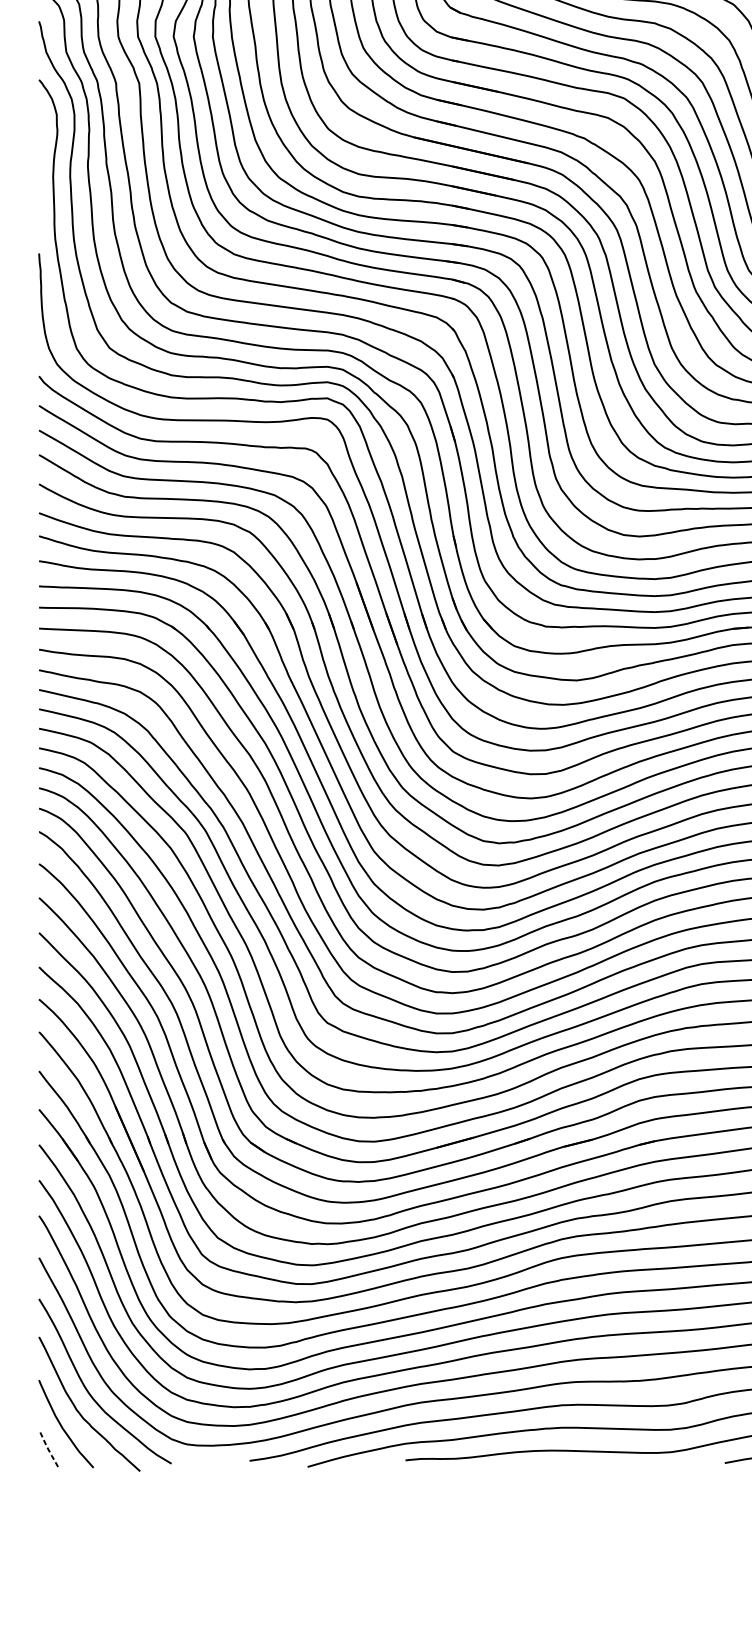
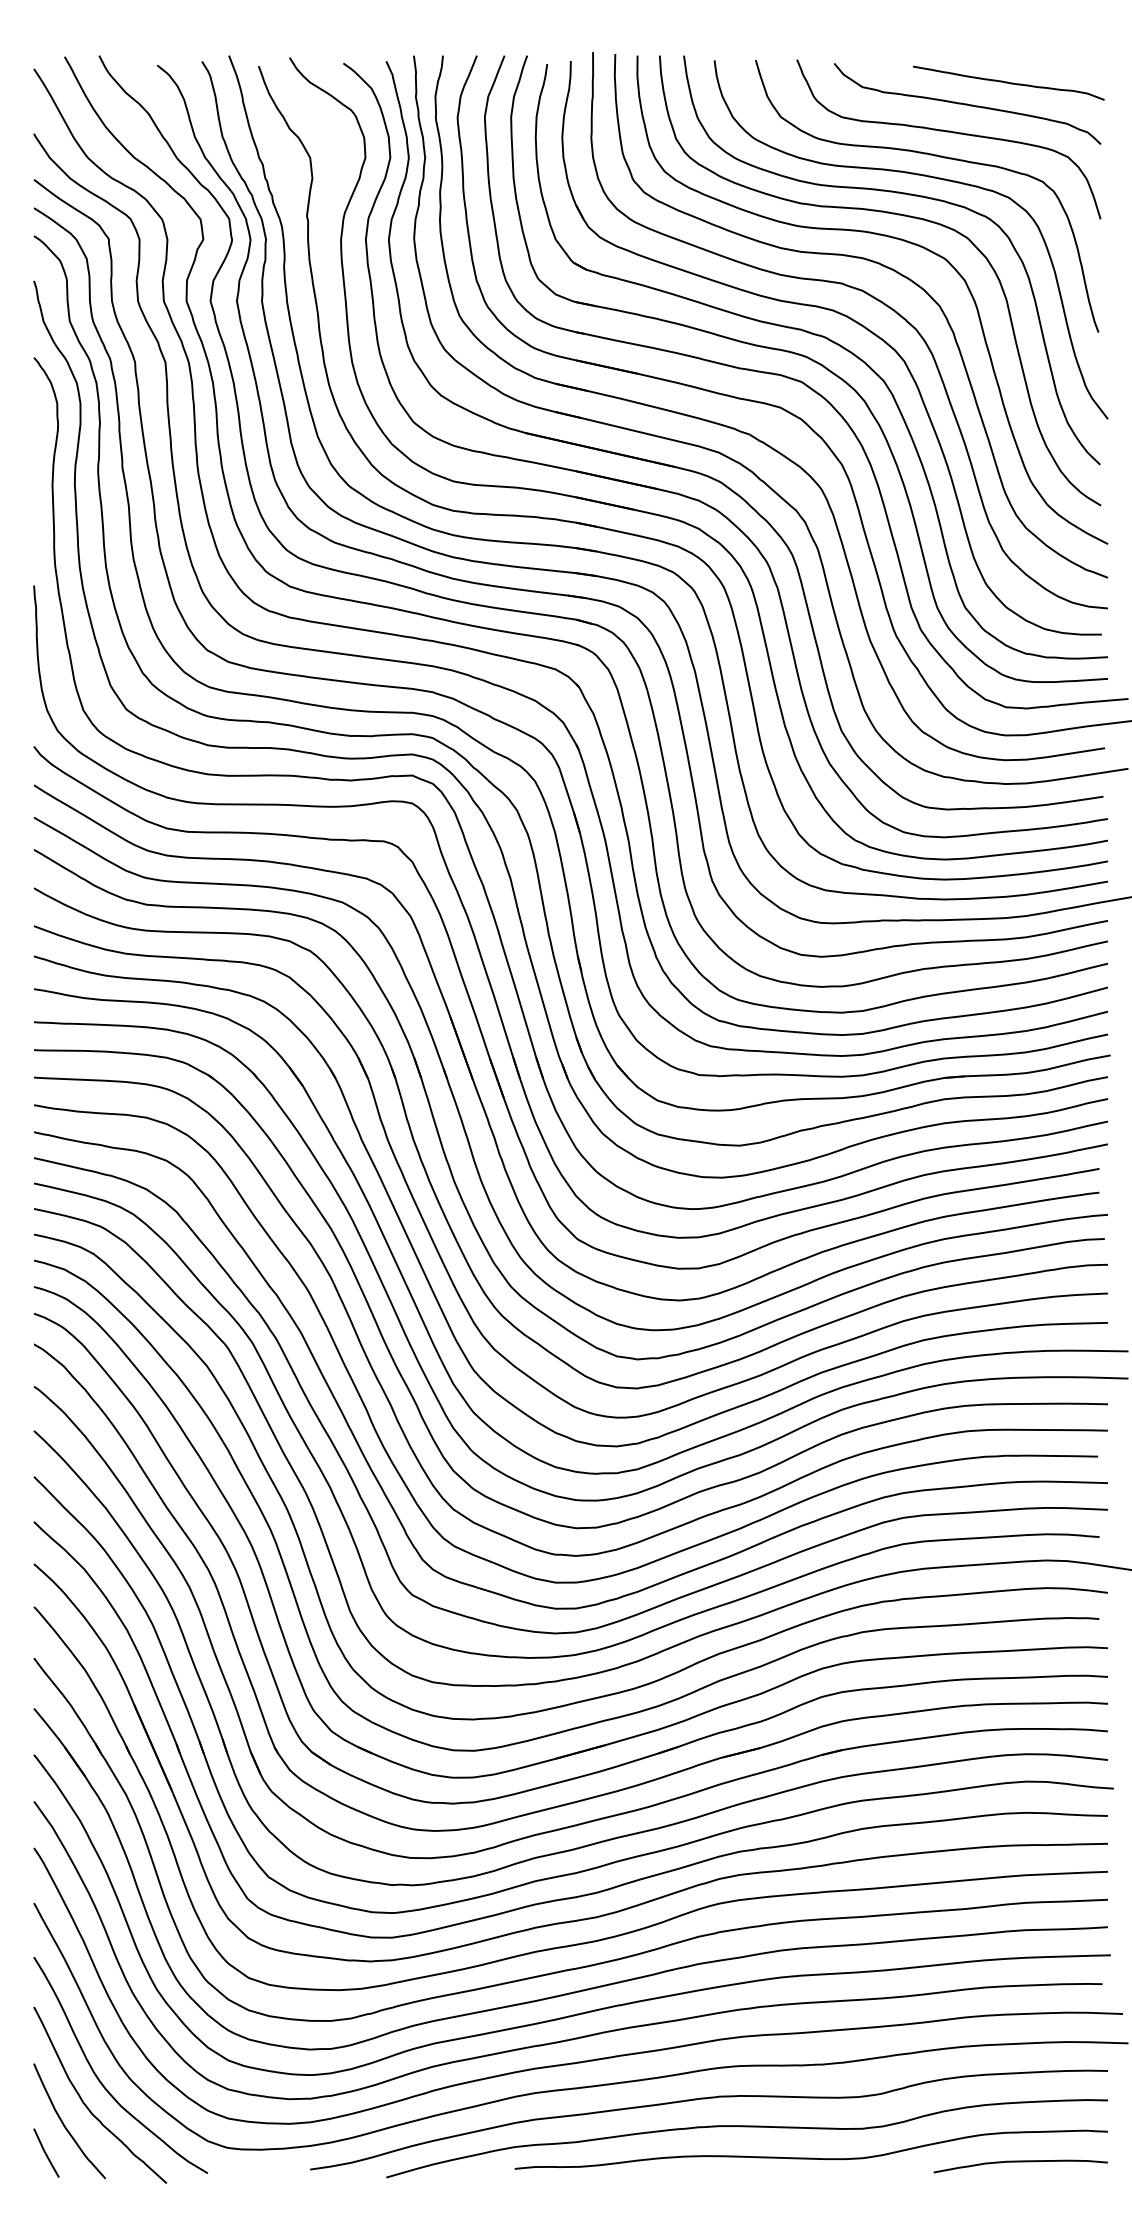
line: (47, 1448) -> (45, 2153), dashed -> solid

